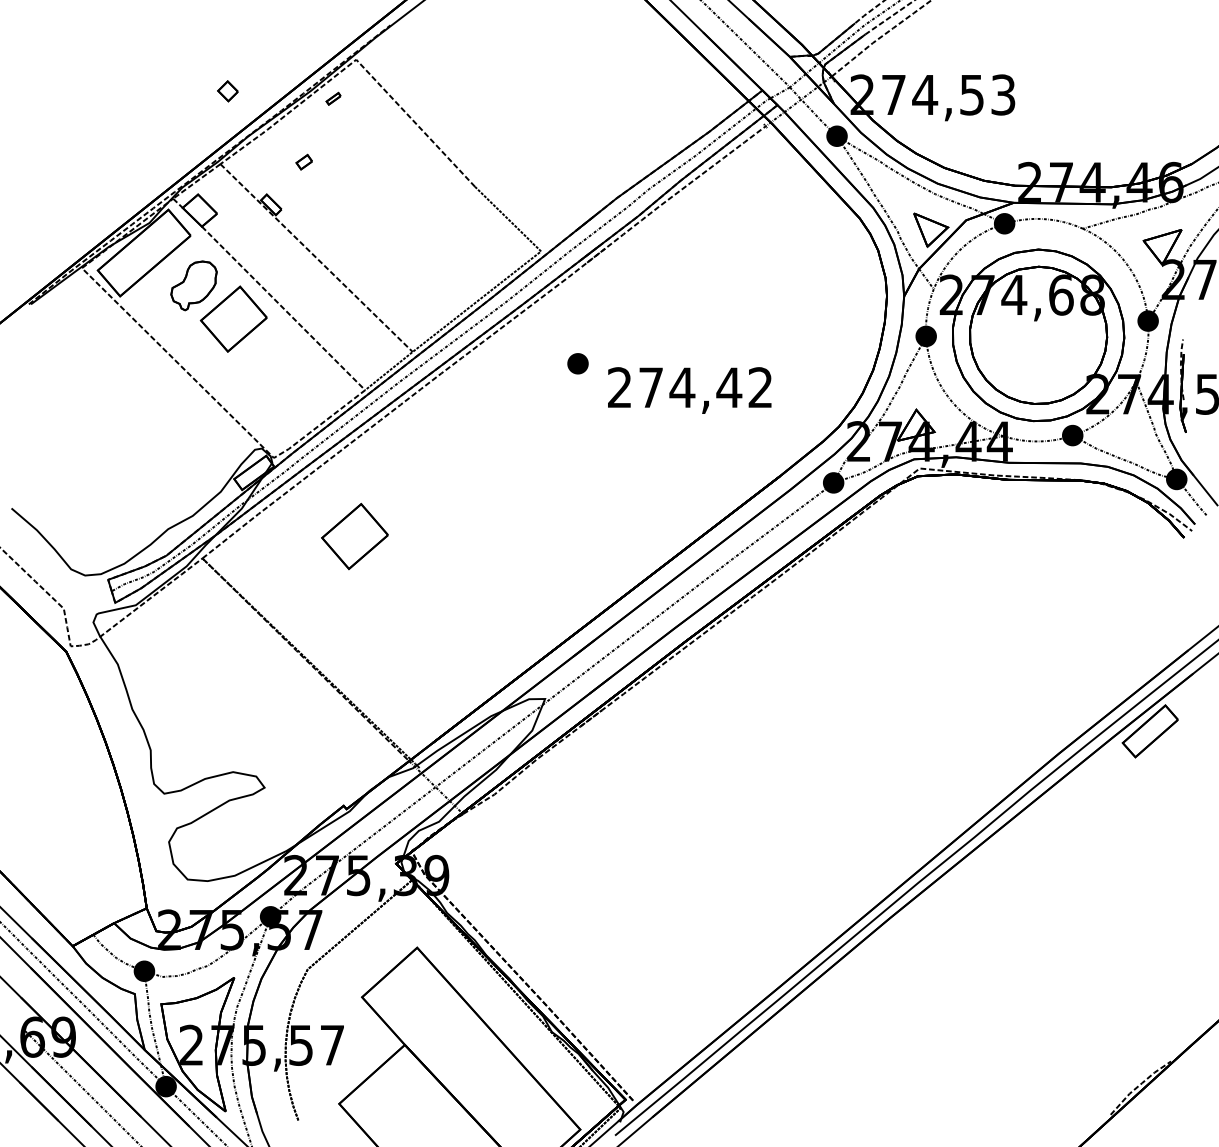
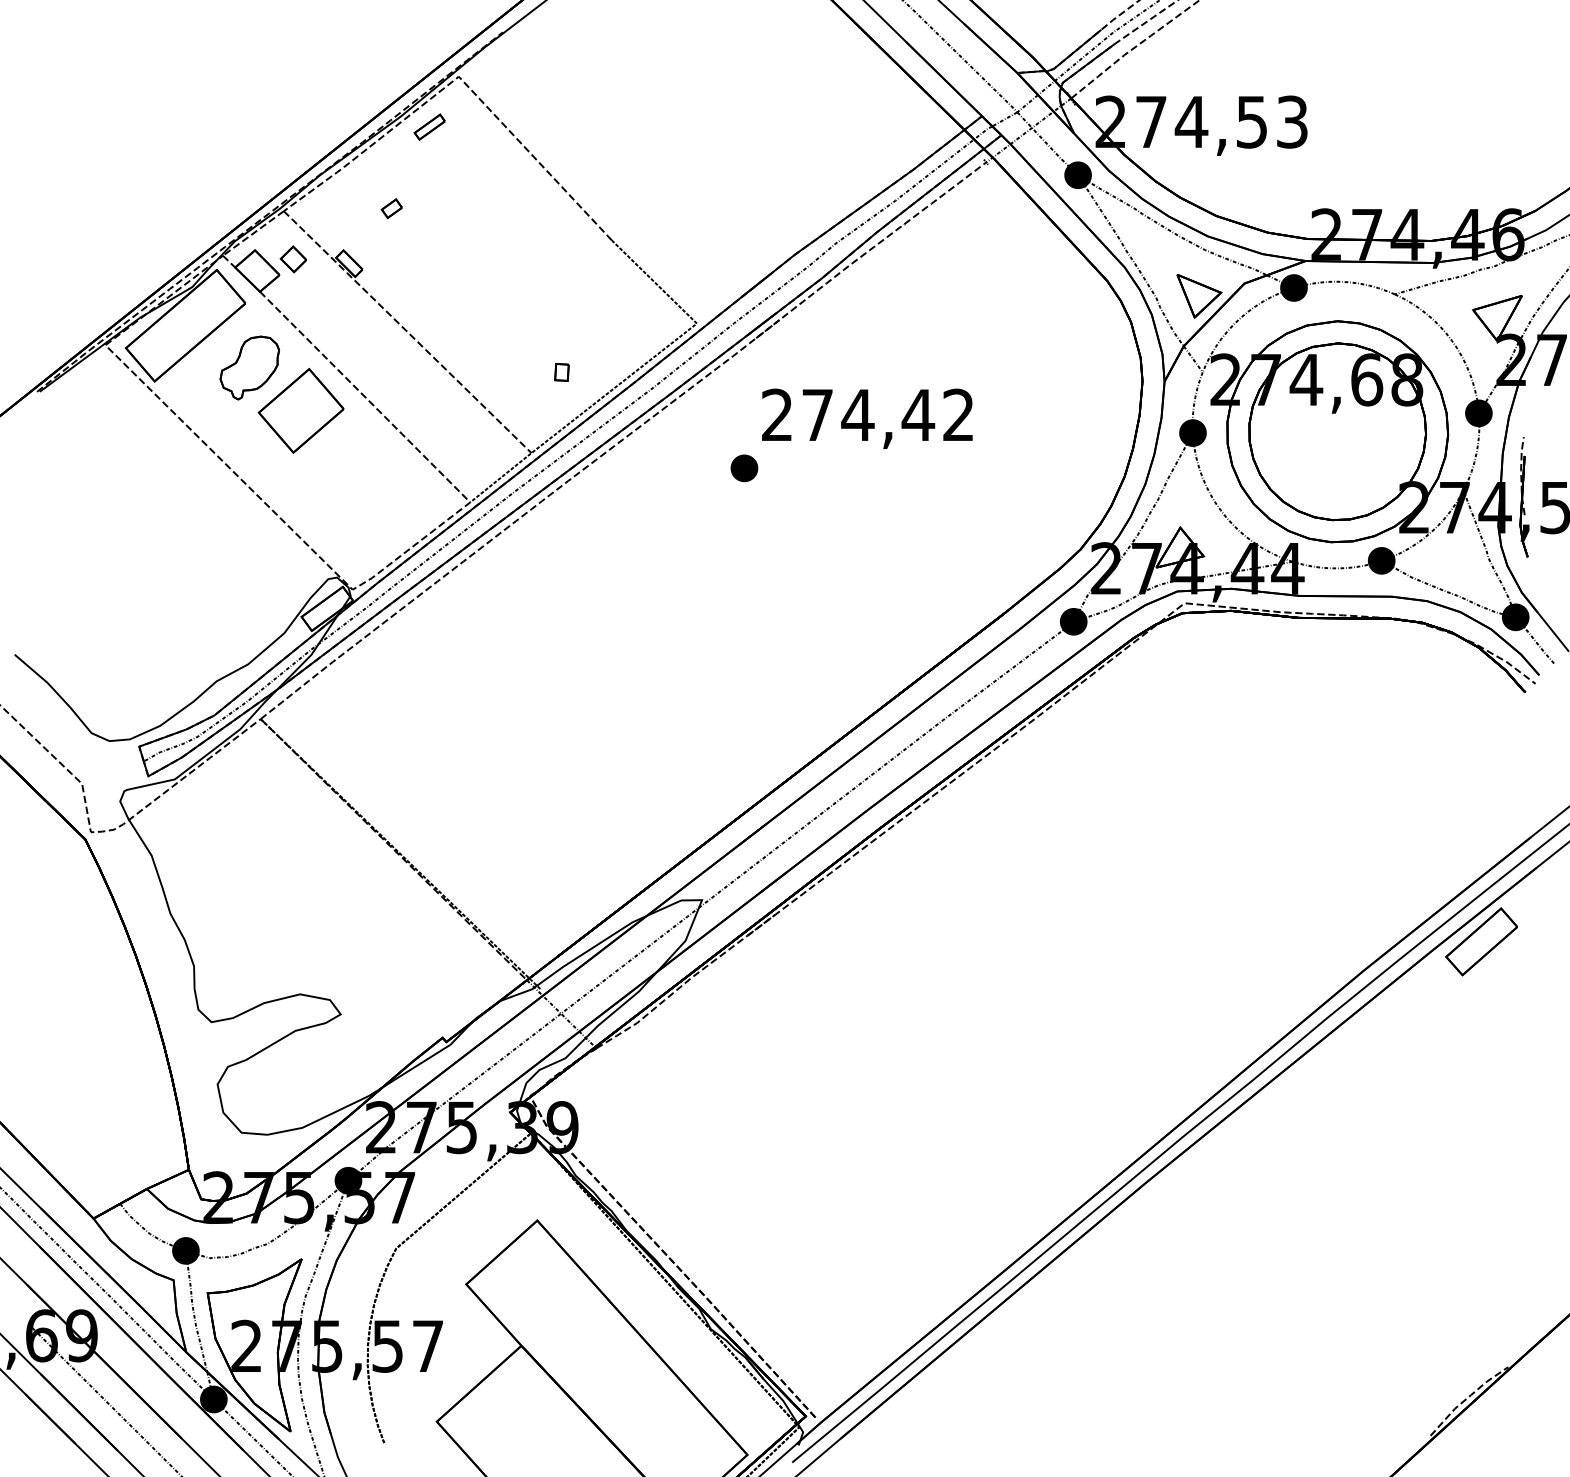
part: (227, 91) -> (292, 259), moved
part: (333, 98) -> (429, 126), size x1.67
part: (435, 289) -> (561, 372), added
text: (689, 390) -> (867, 418), moved
part: (354, 536) -> (456, 690), removed

